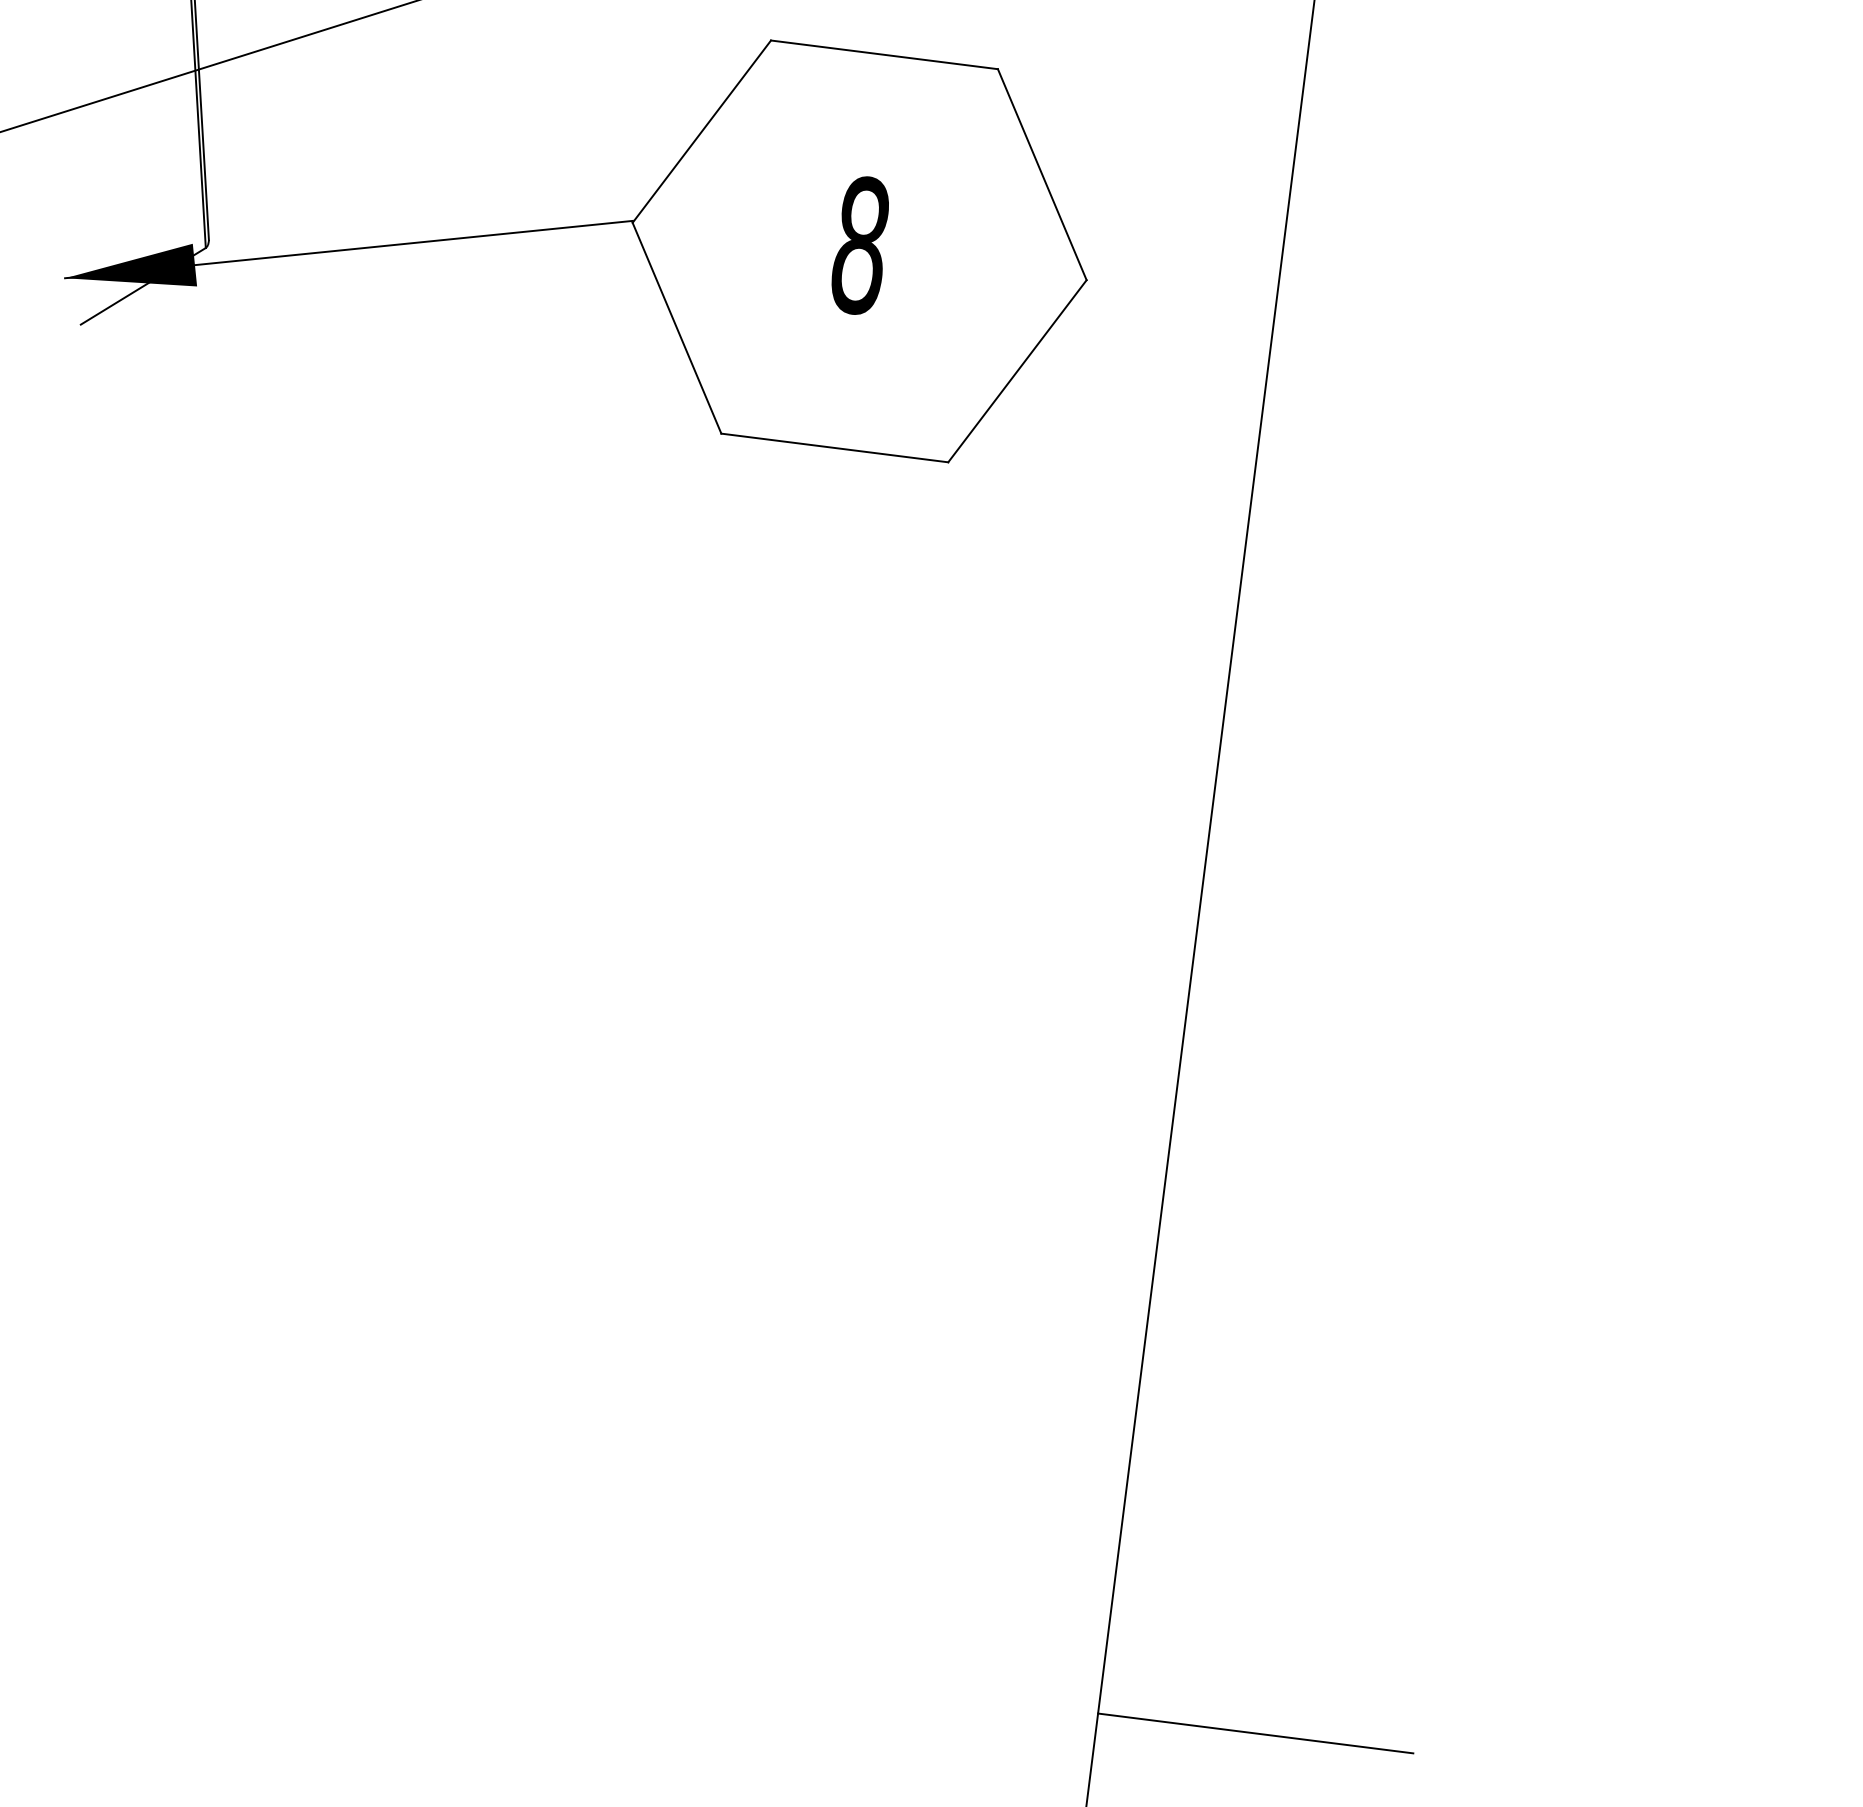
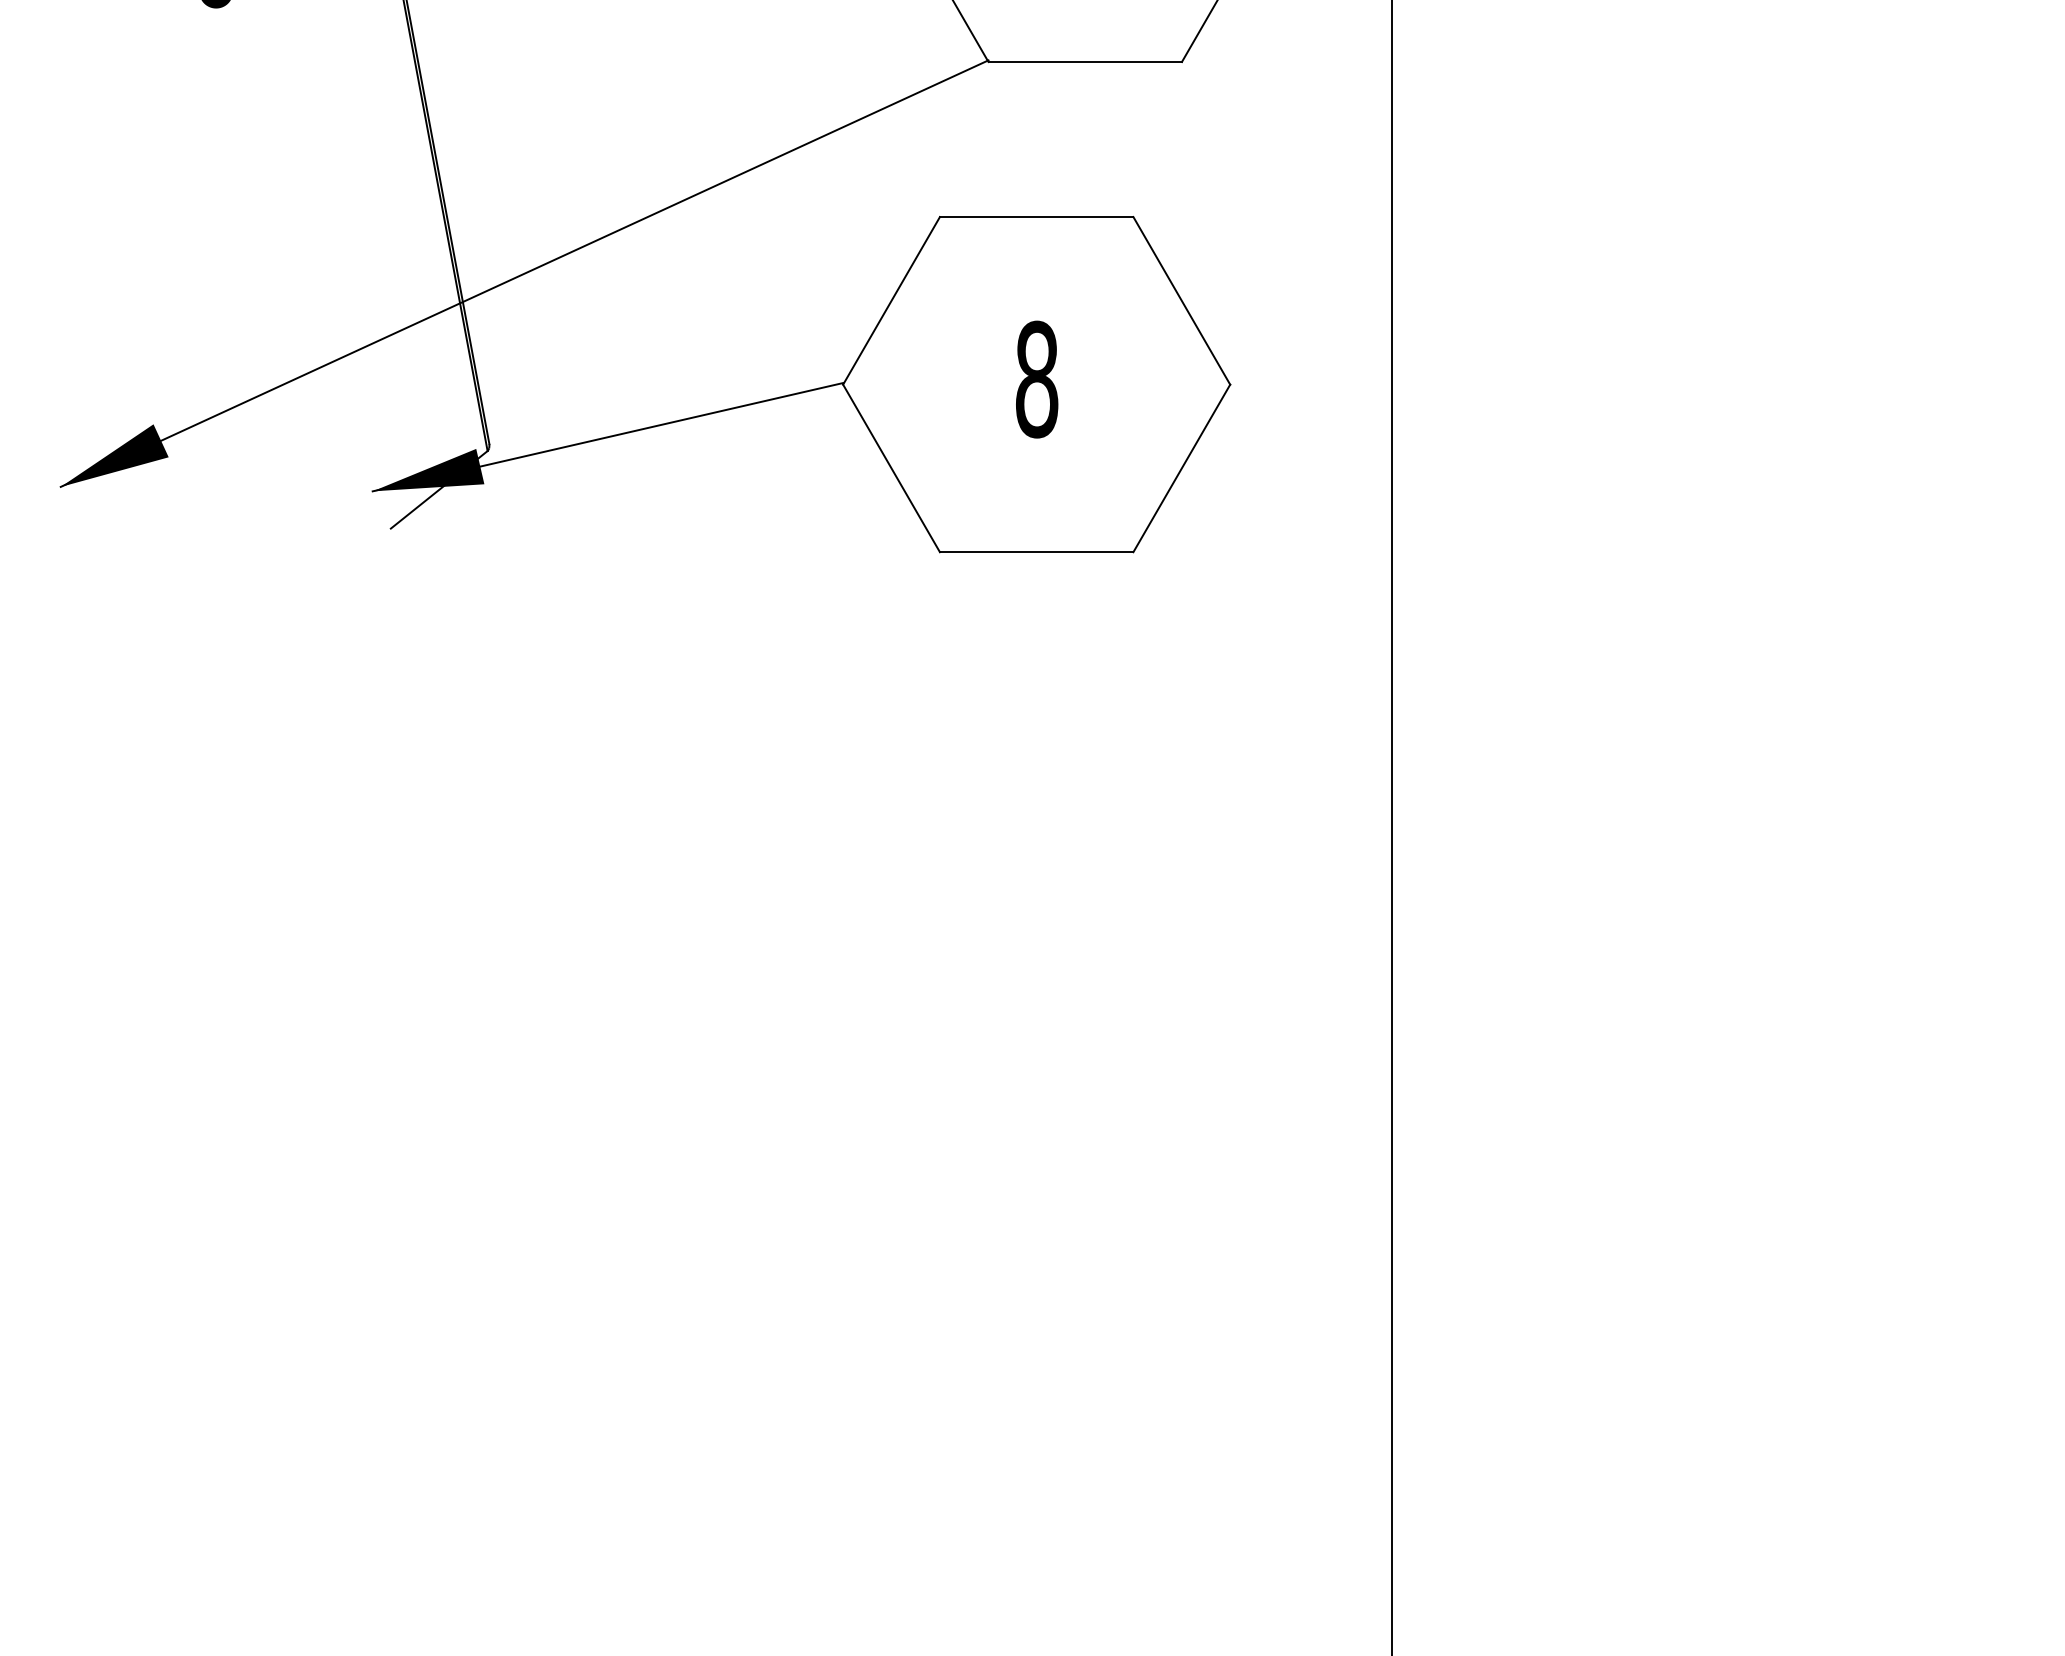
line: (1254, 1733) -> (1525, 1586), removed

